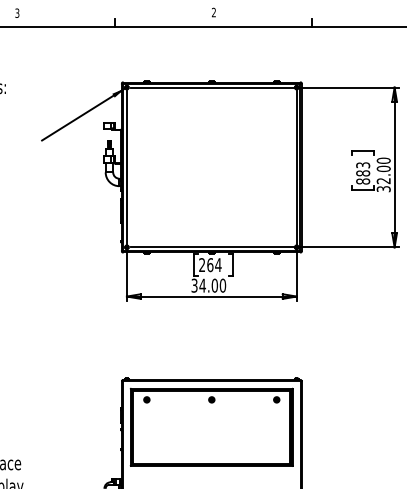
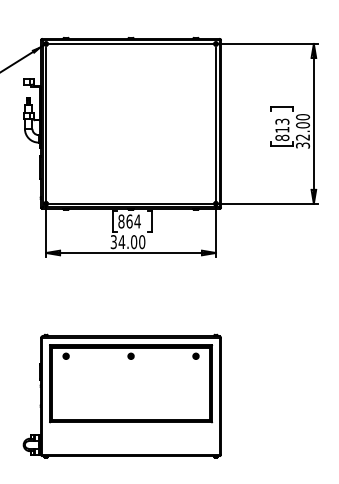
text: (363, 173) -> (282, 129), 883 -> 813
text: (202, 265) -> (121, 221), 264 -> 864

